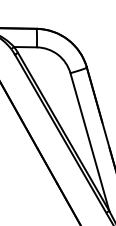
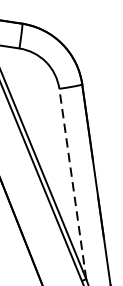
line: (89, 142) -> (72, 184), solid -> dashed

